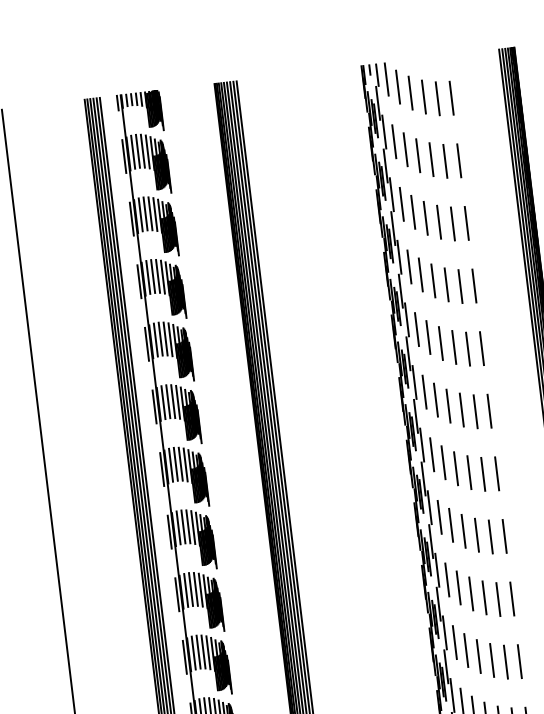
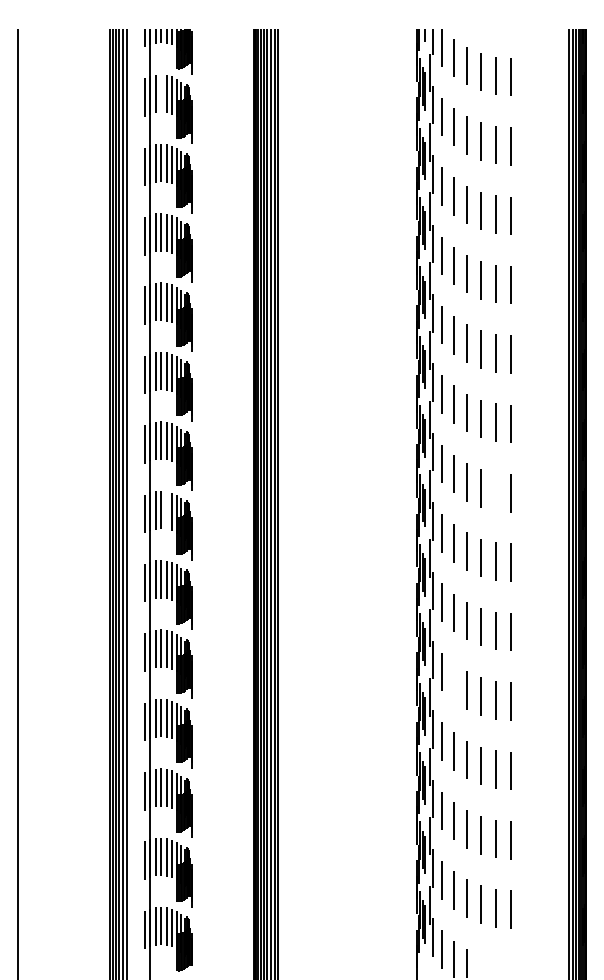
line: (138, 151) -> (161, 93), removed
line: (483, 473) -> (495, 491), removed
line: (188, 526) -> (166, 510), removed
line: (466, 650) -> (453, 682), removed

